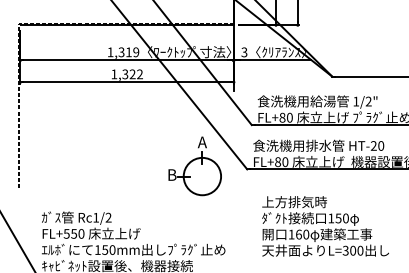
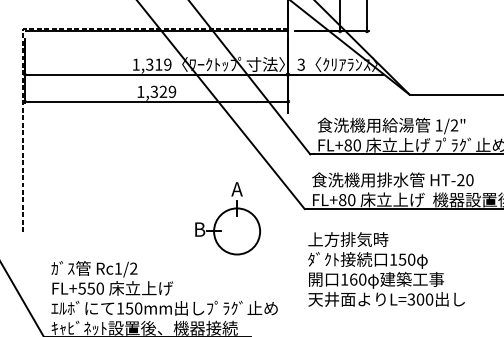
text: (139, 74) -> (171, 92), 1,322 -> 1,329
part: (194, 166) -> (227, 219), moved
text: (325, 226) -> (386, 269), moved

